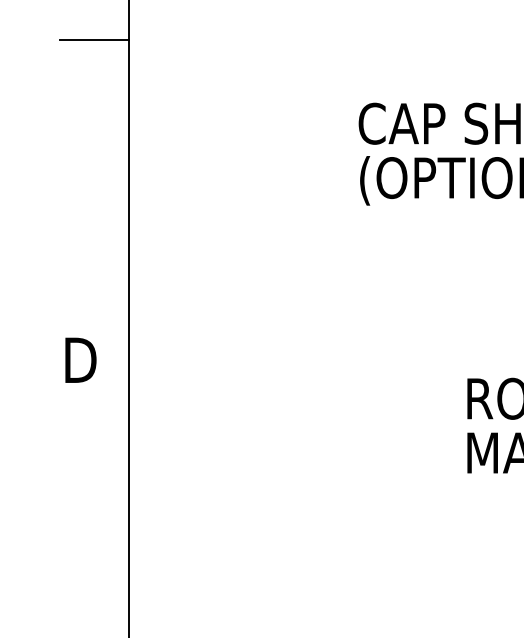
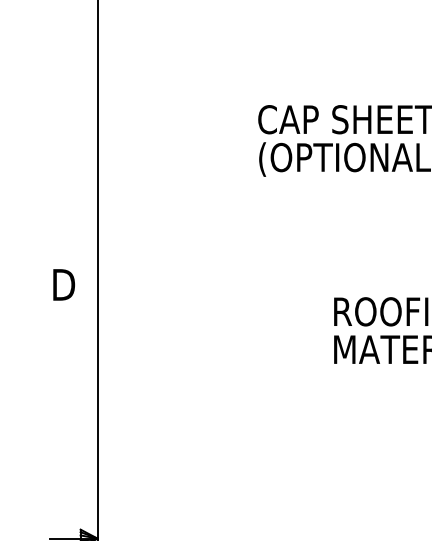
line: (94, 40) -> (73, 61), removed

